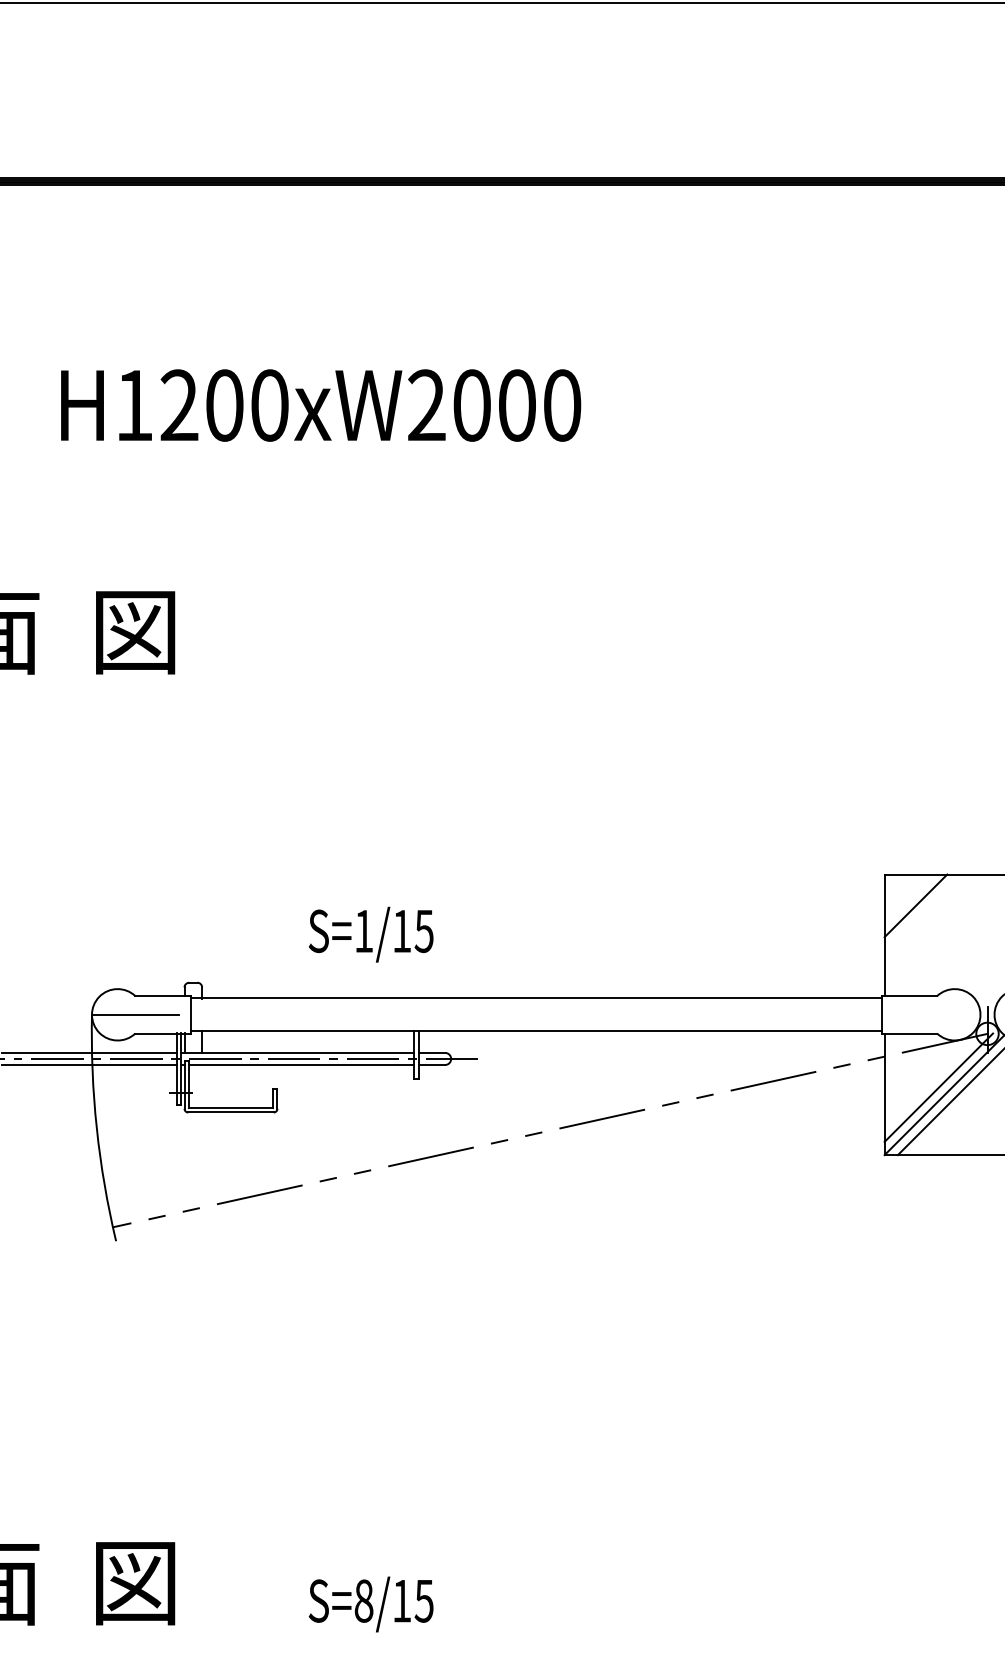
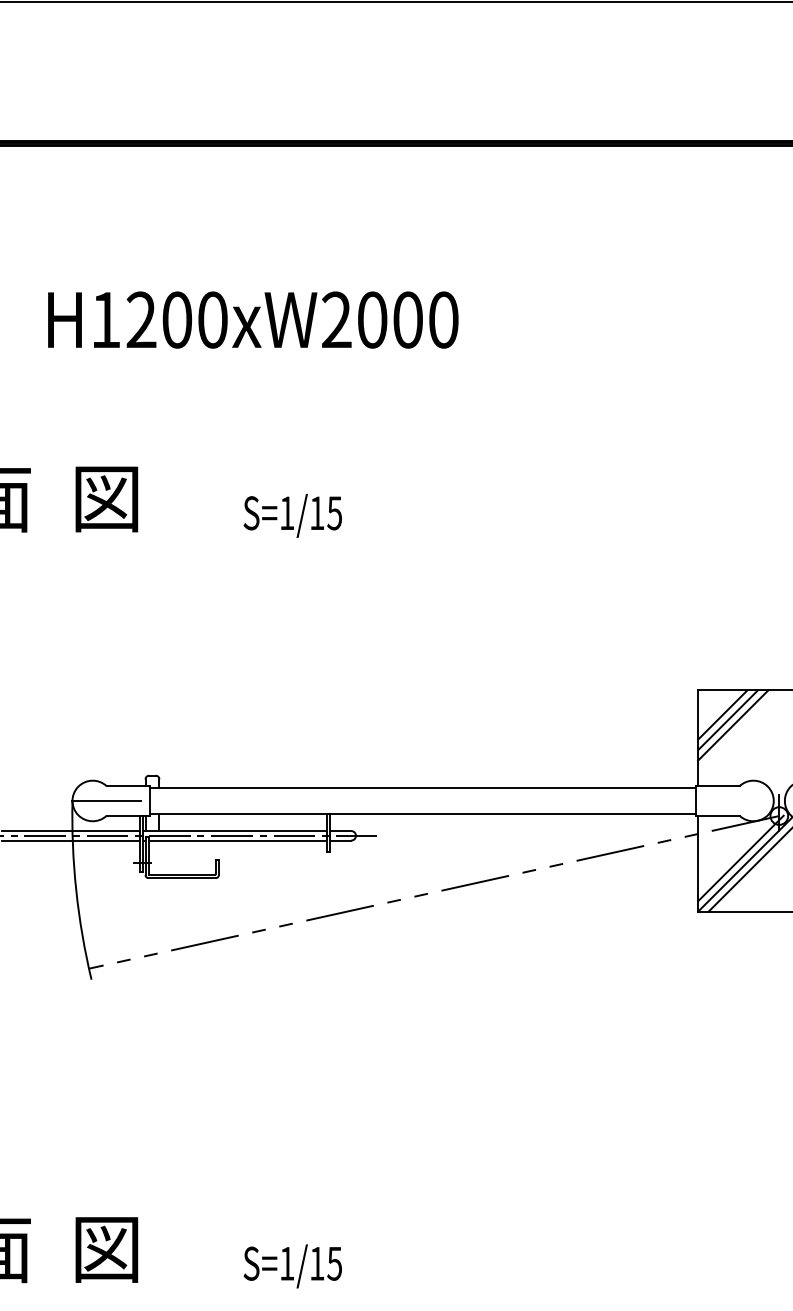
line: (922, 912) -> (728, 720), added
line: (928, 918) -> (732, 724), added
text: (371, 934) -> (293, 515), moved
text: (363, 1600) -> (286, 1263), S=8/15 -> S=1/15

